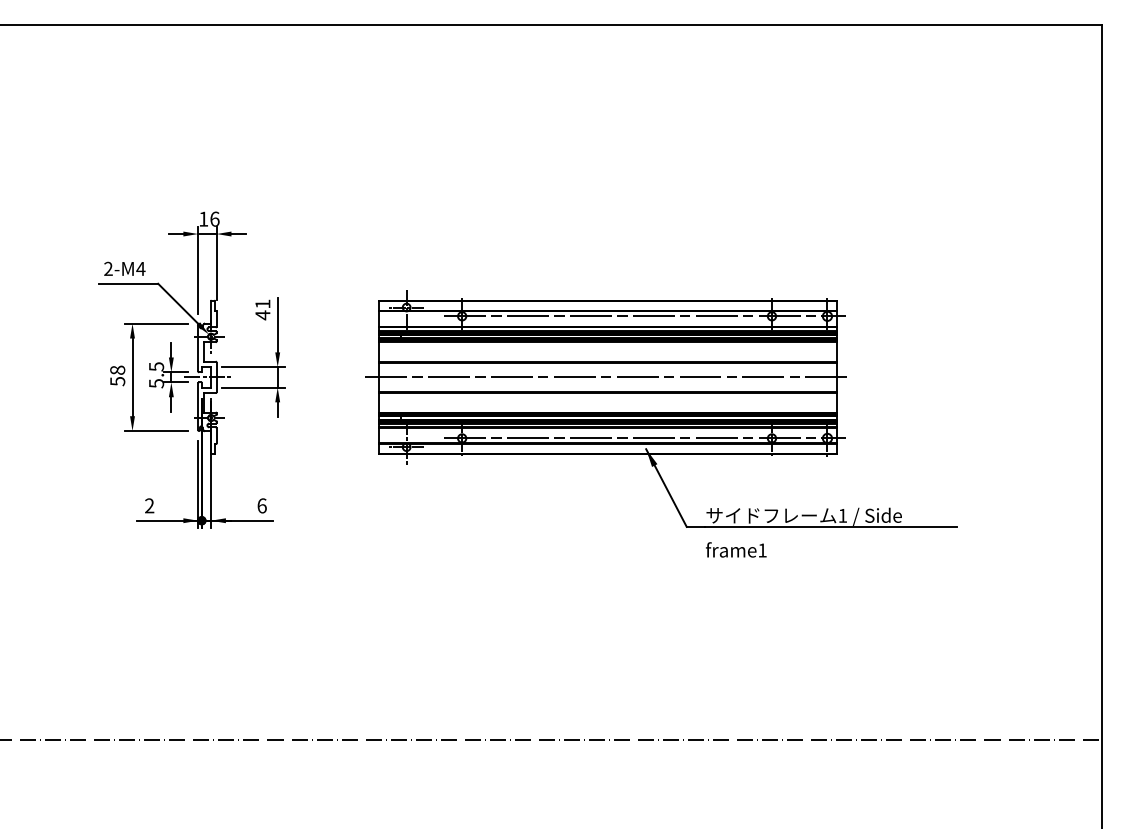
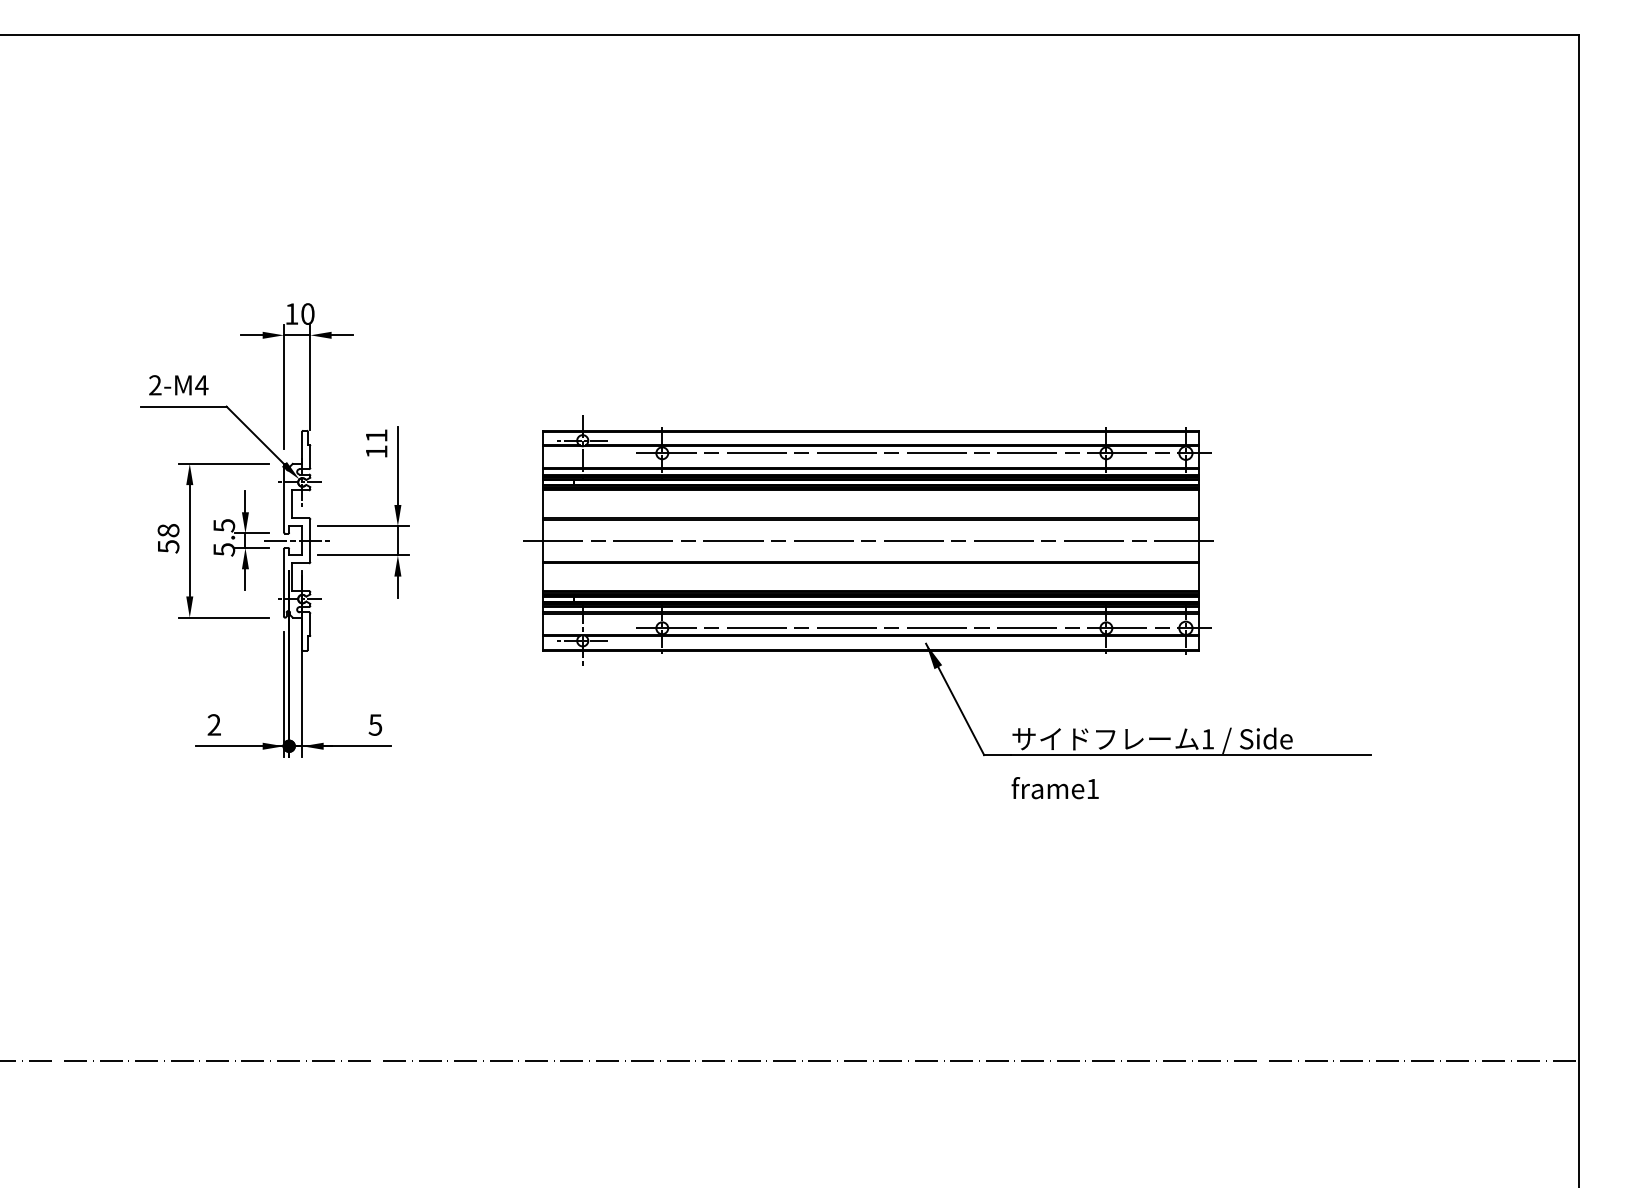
text: (214, 218) -> (307, 313), 16 -> 10
text: (262, 315) -> (376, 452), 41 -> 11
text: (261, 505) -> (374, 724), 6 -> 5

